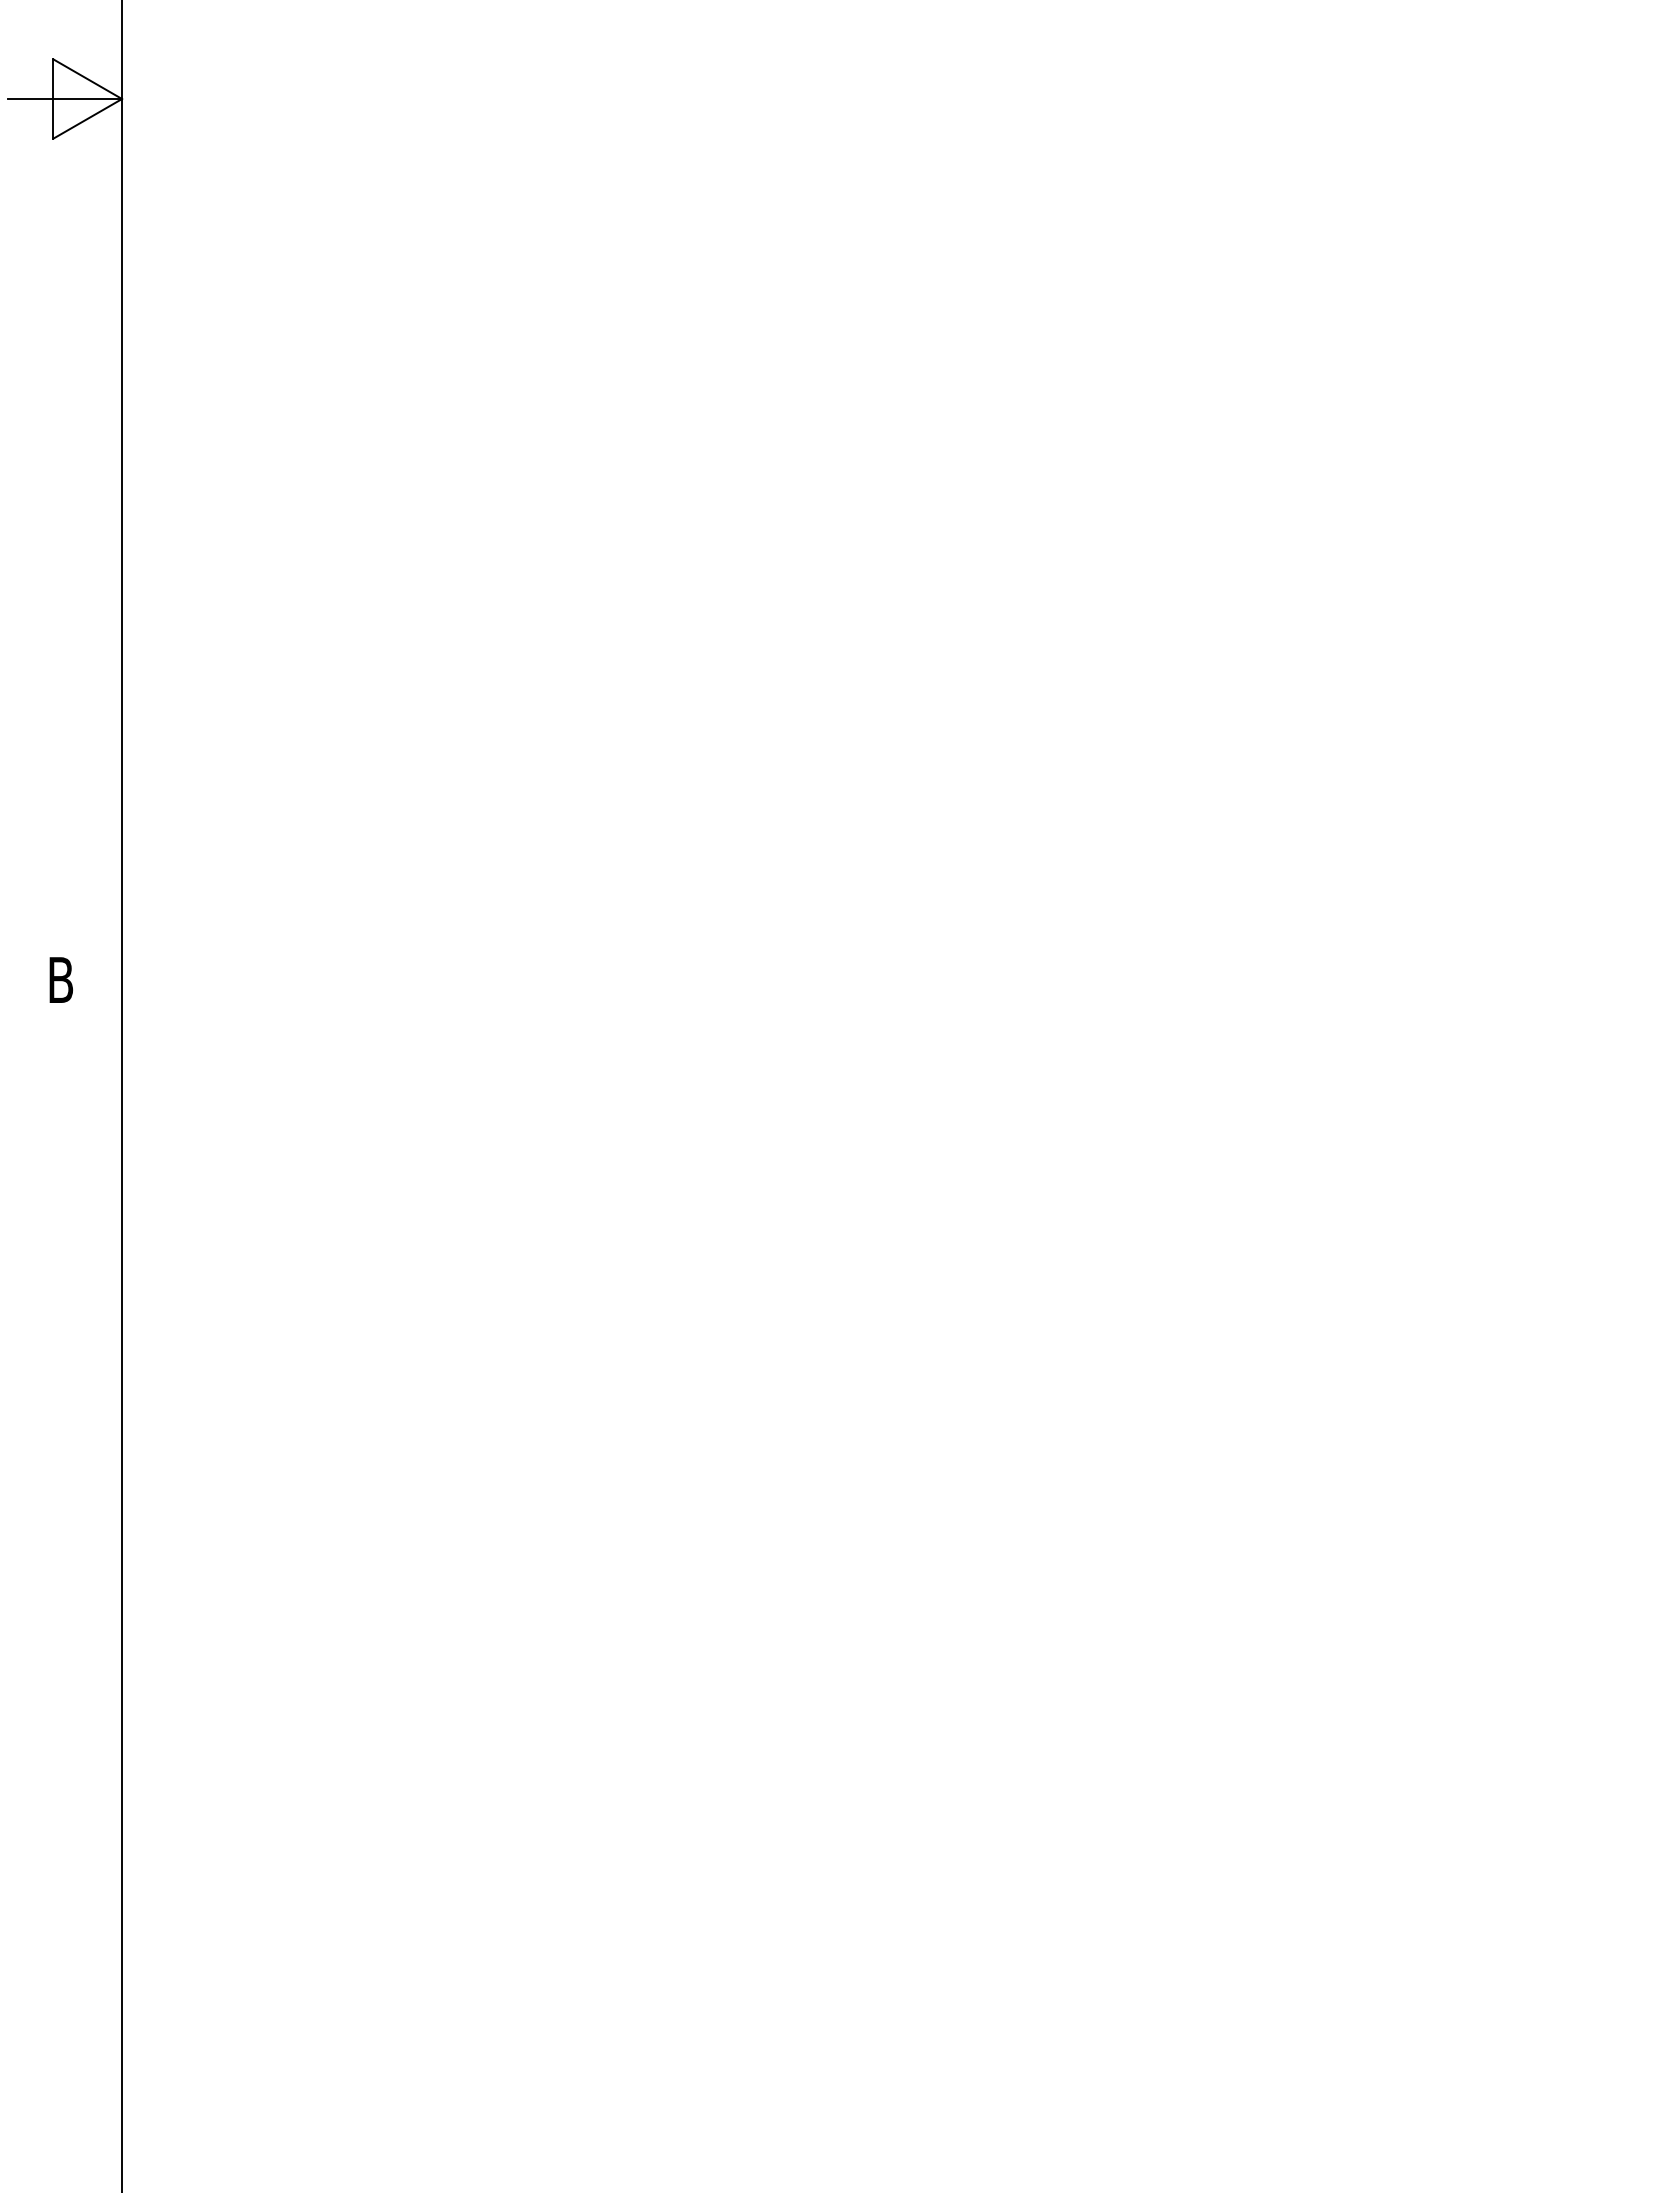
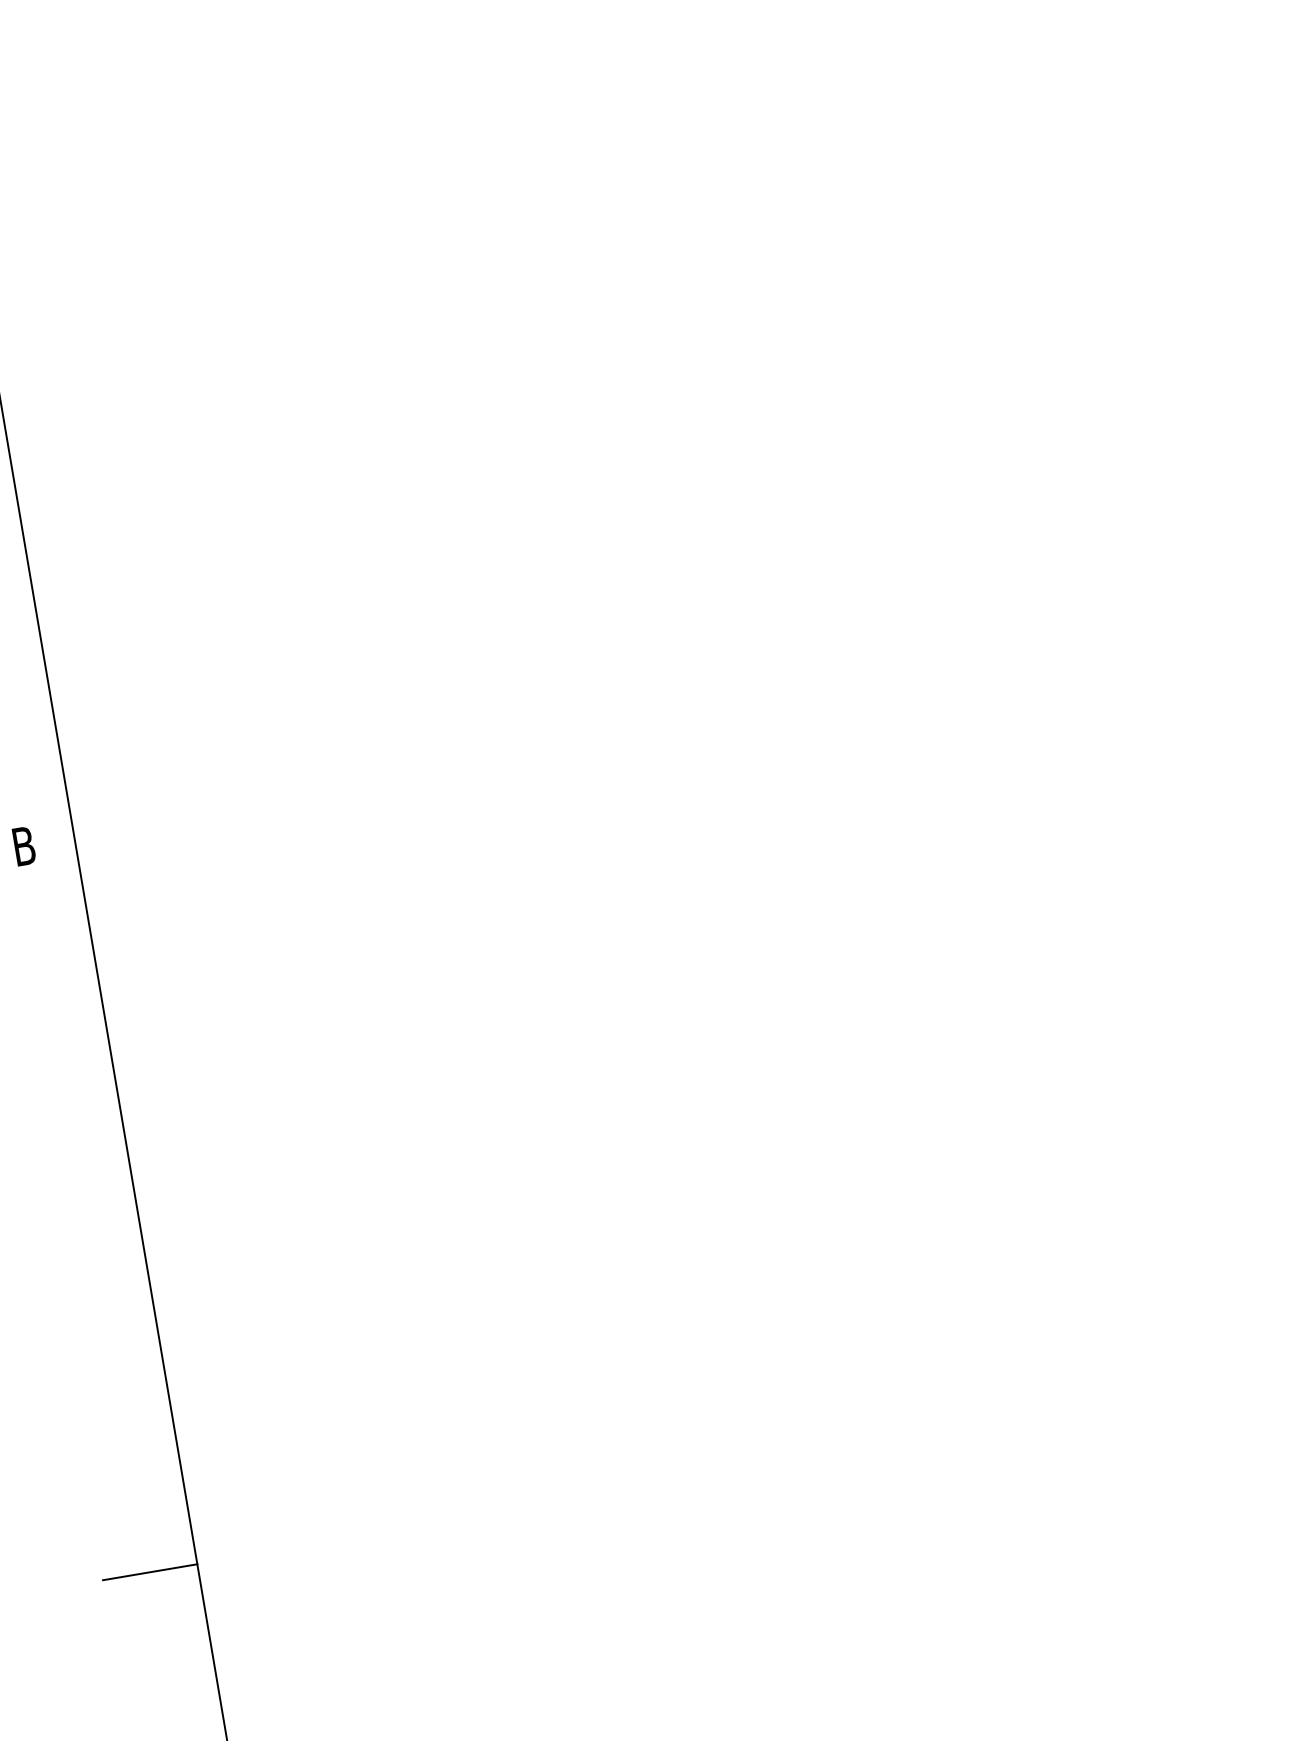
line: (64, 1861) -> (149, 1572), added

